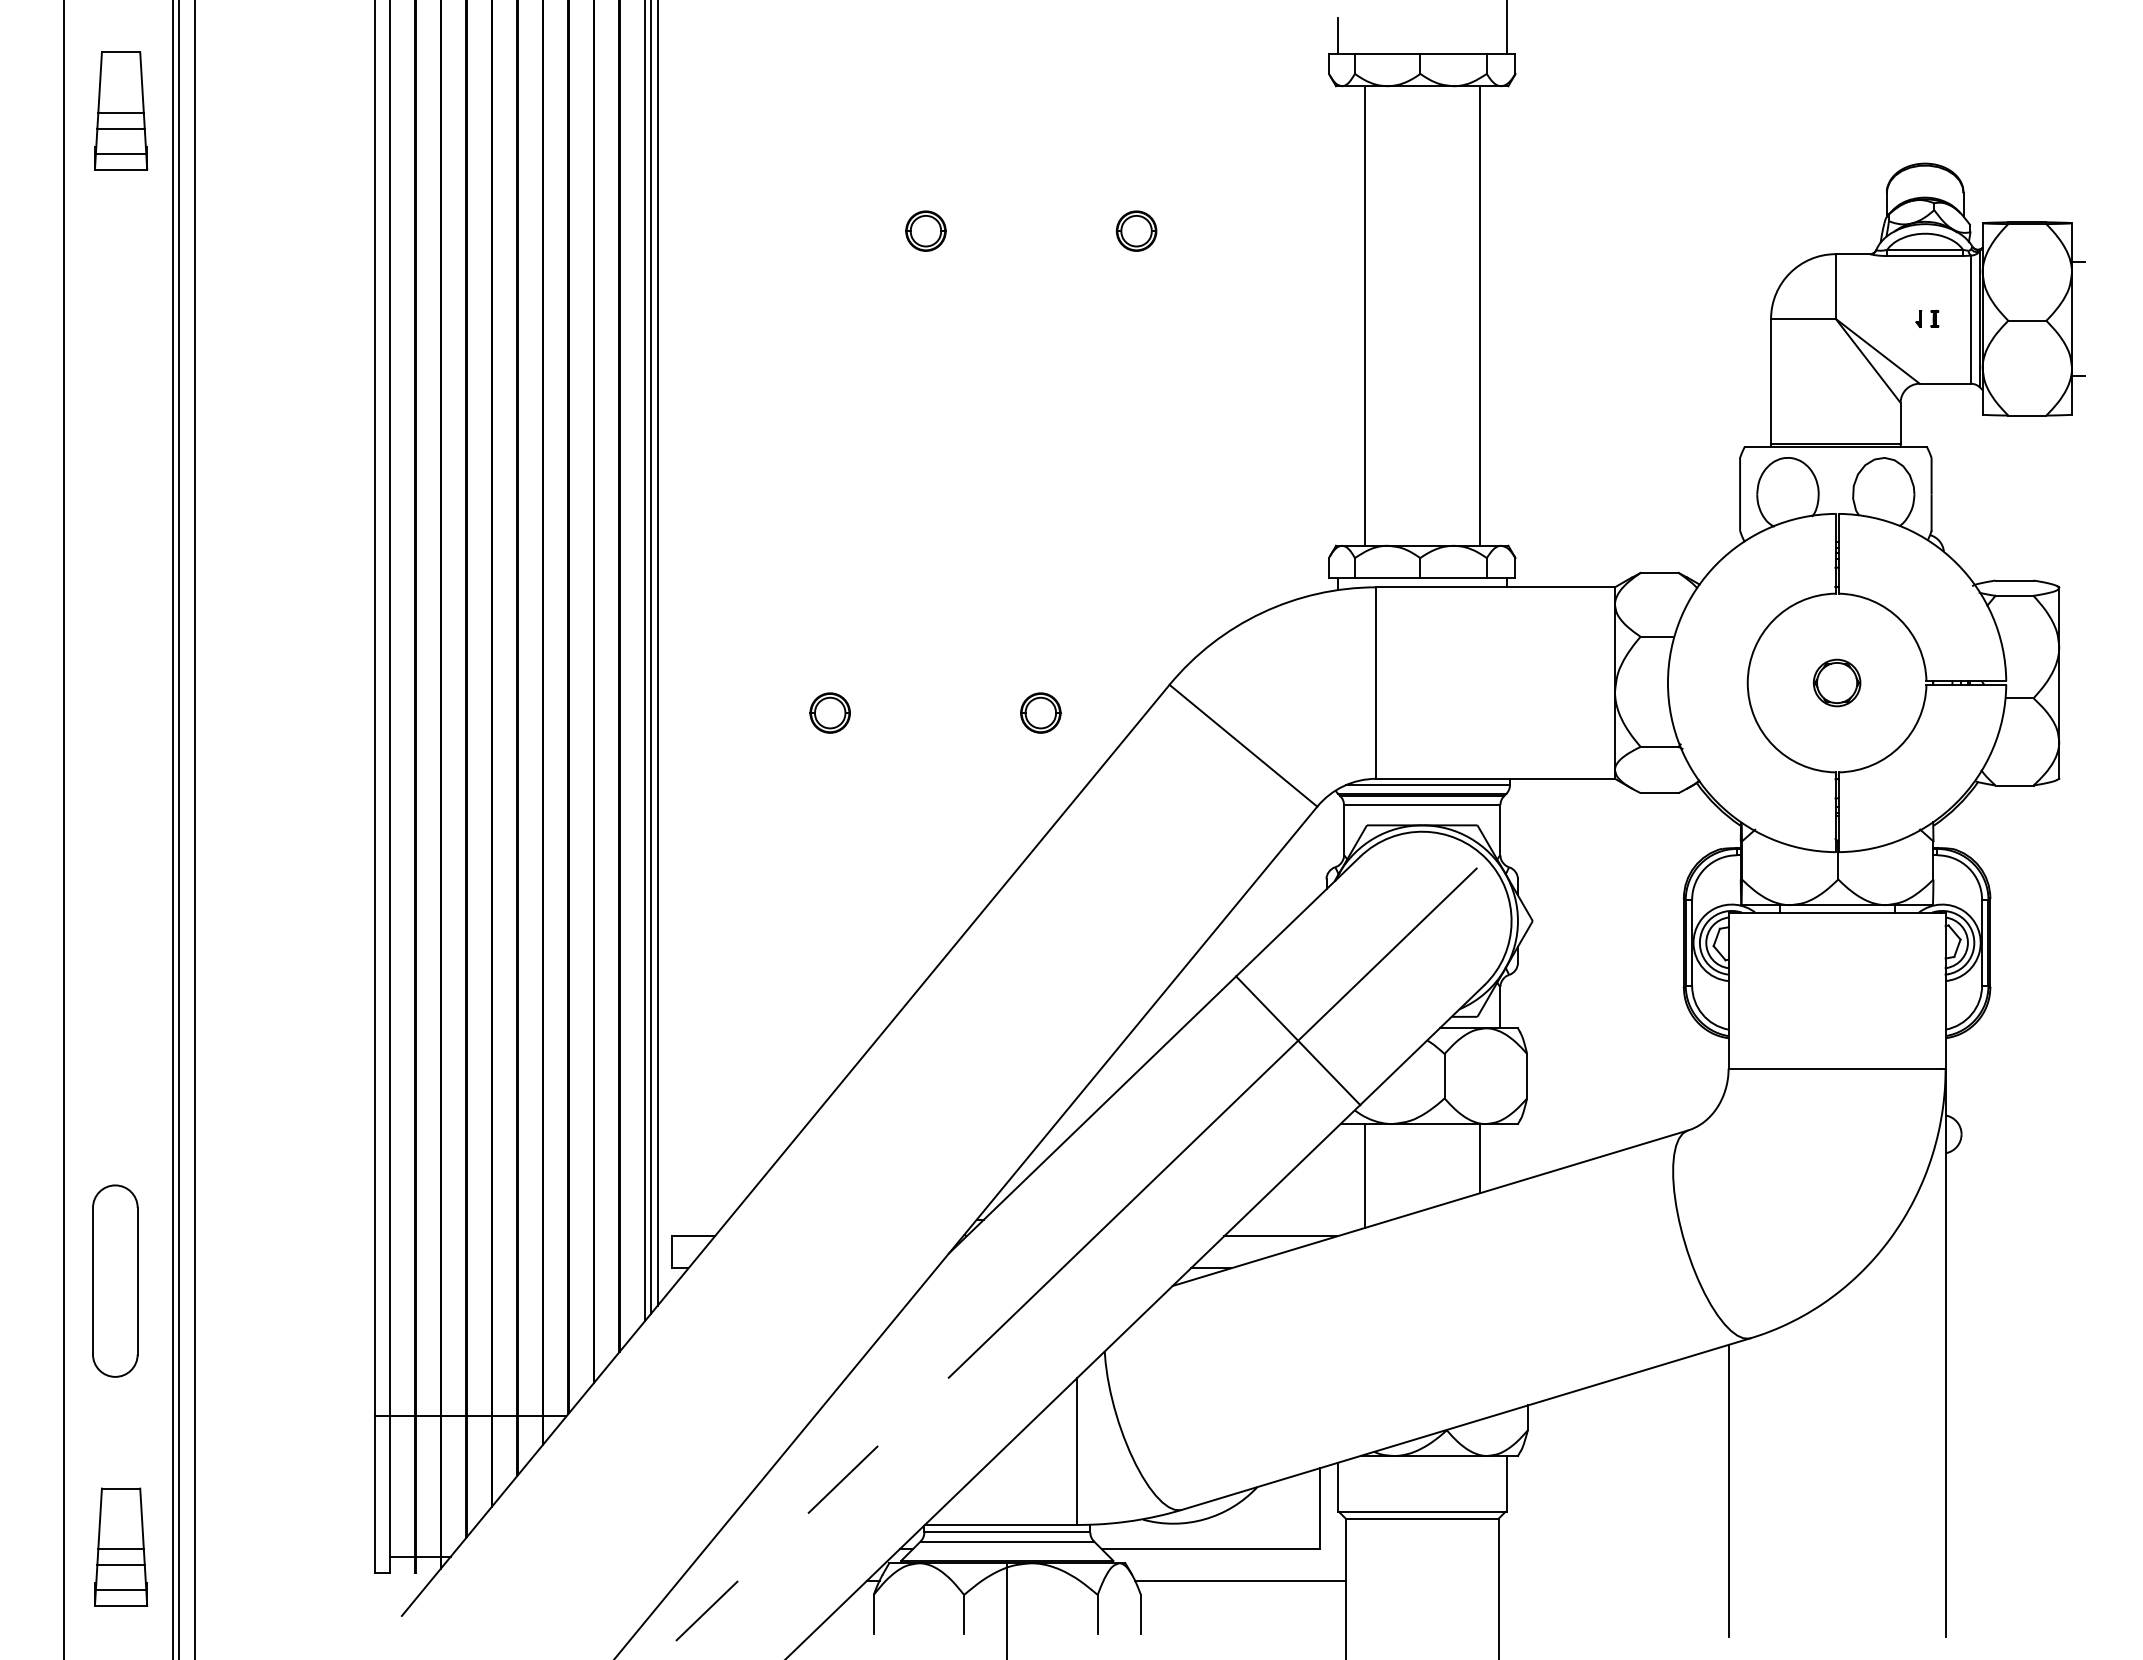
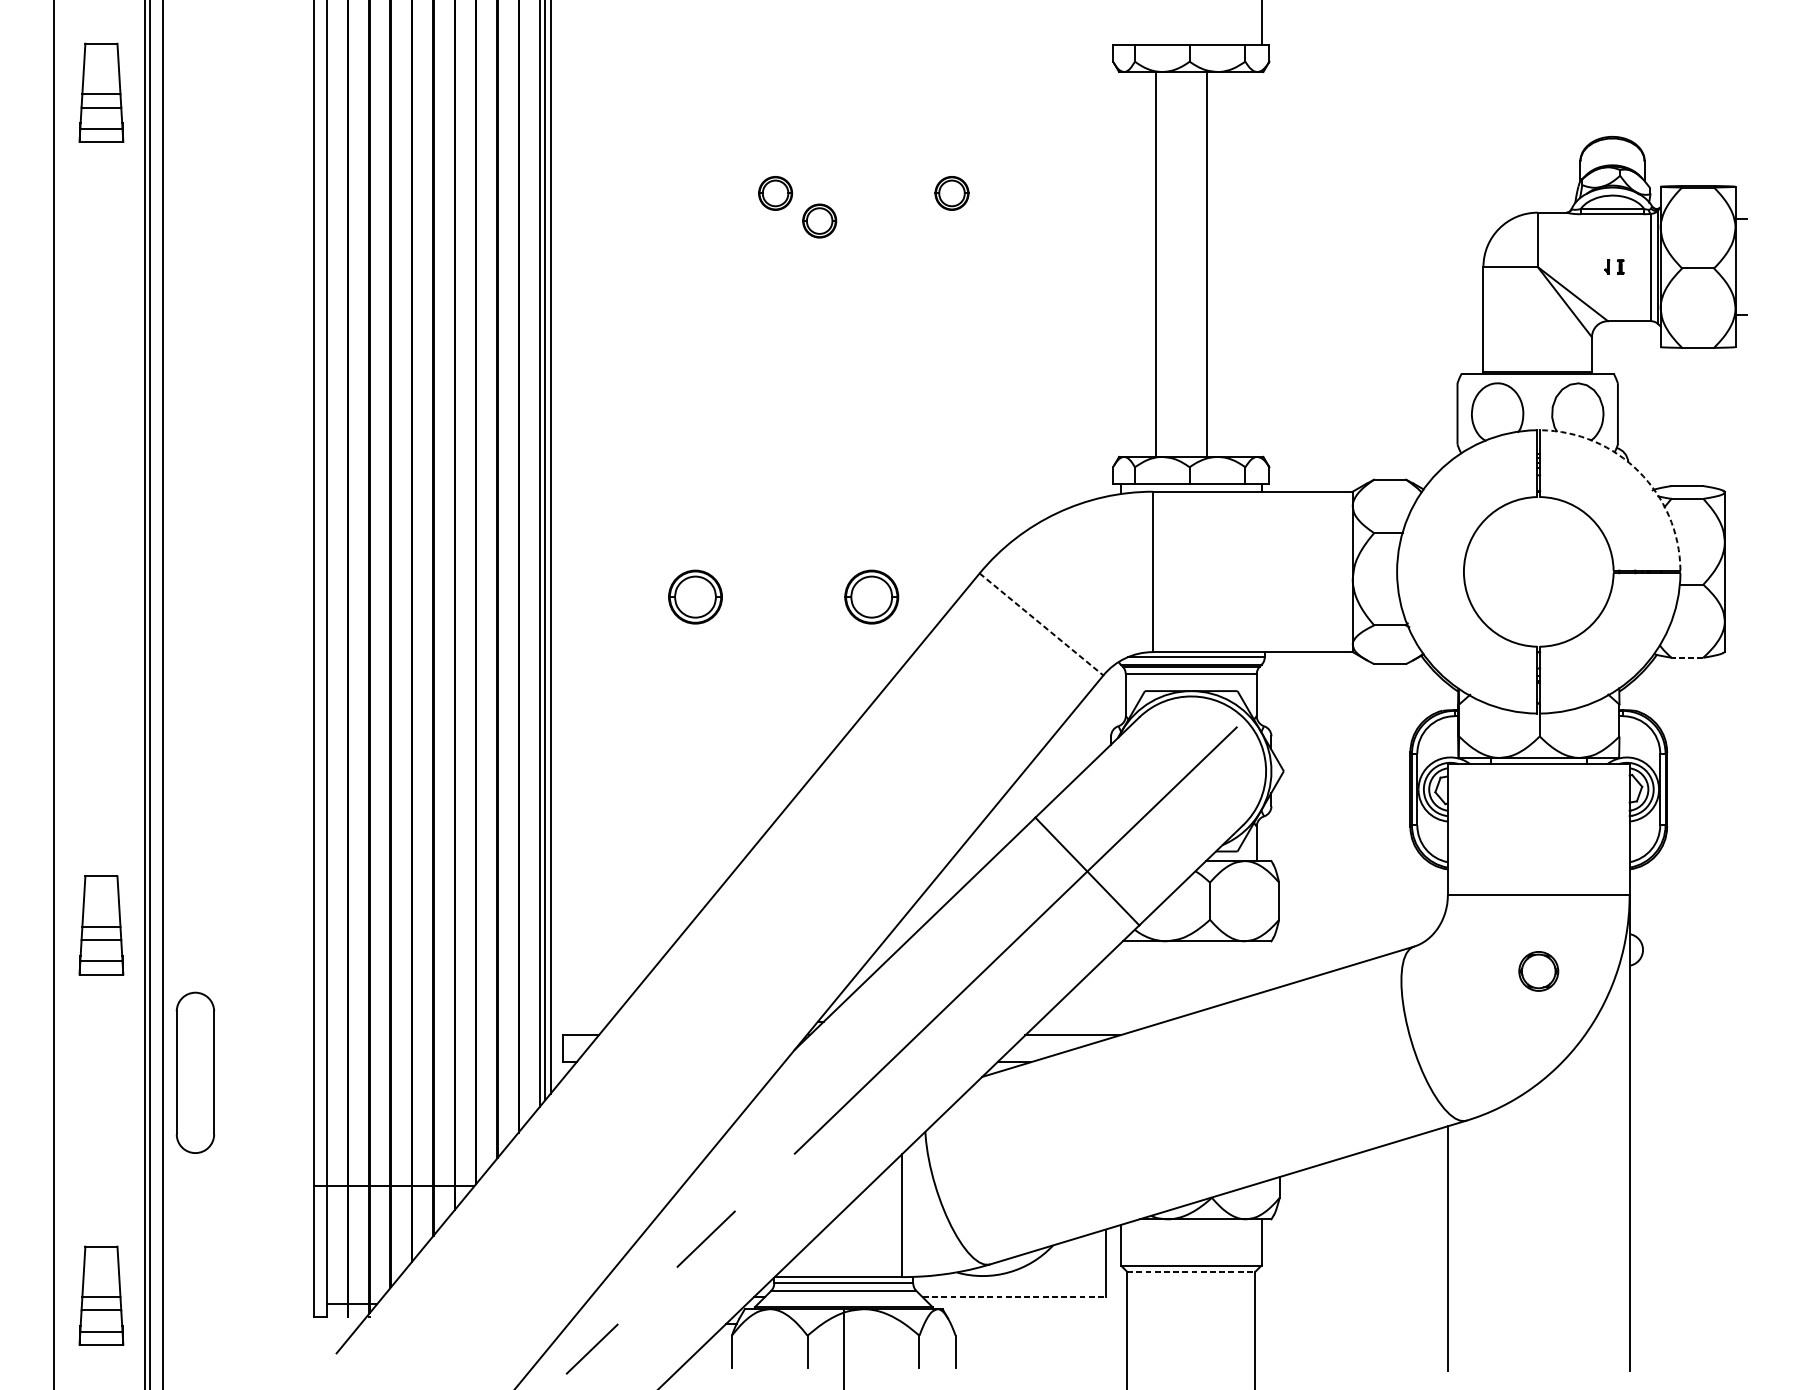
line: (1337, 35) -> (1120, 29), removed
part: (978, 263) -> (819, 220), added
line: (1364, 315) -> (1206, 264), moved
line: (1479, 315) -> (1156, 264), moved
arc: (1956, 563) -> (1638, 471), solid -> dashed
part: (1837, 682) -> (1539, 970), moved
part: (829, 712) -> (694, 596), size x1.6
part: (1040, 712) -> (871, 596), size x1.6
line: (1243, 745) -> (1041, 624), solid -> dashed
line: (2014, 785) -> (1687, 657), solid -> dashed
part: (121, 1104) -> (101, 924), added
line: (1479, 1158) -> (1239, 970), removed
line: (1364, 1176) -> (1142, 985), removed
part: (115, 1280) -> (195, 1072), moved
line: (1422, 1518) -> (1191, 1271), solid -> dashed
line: (1211, 1549) -> (1014, 1297), solid -> dashed
line: (1240, 1581) -> (1039, 1324), removed

